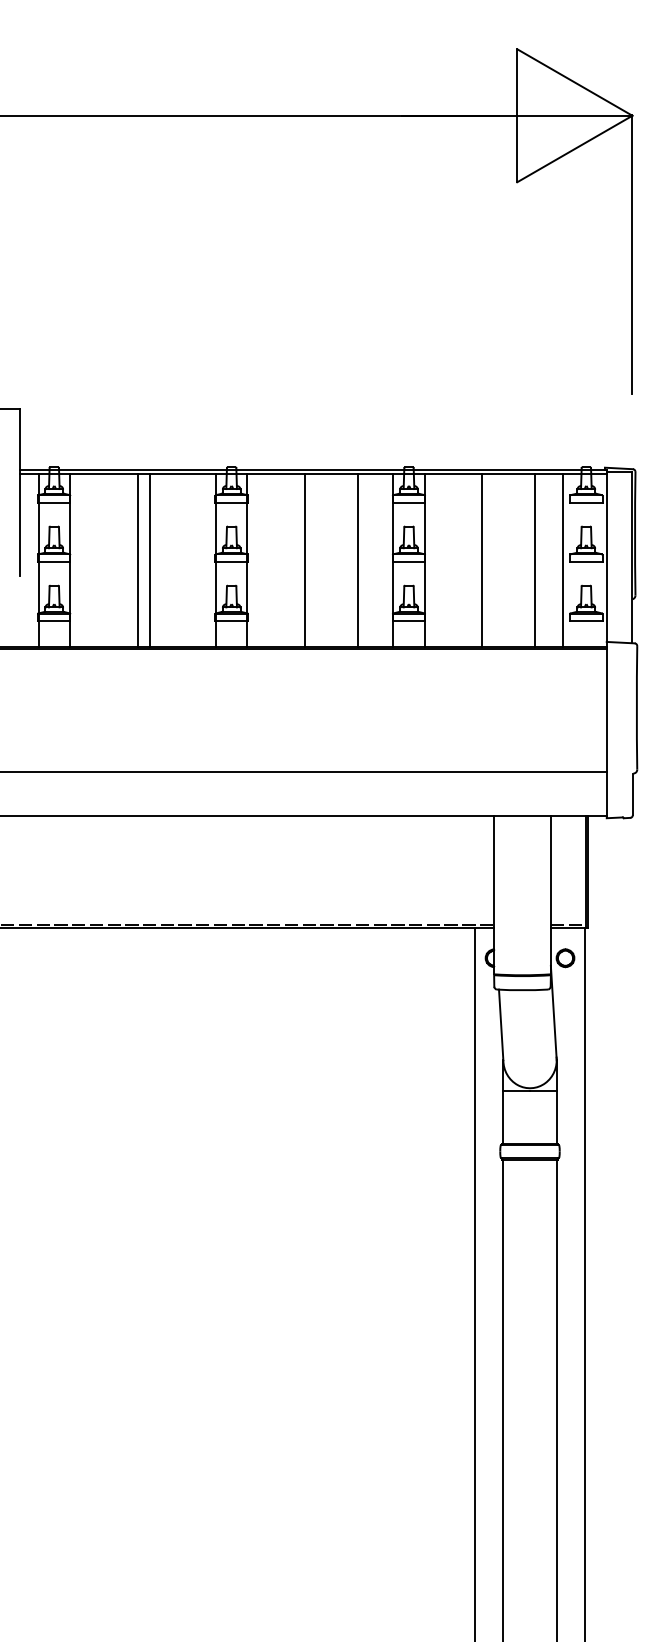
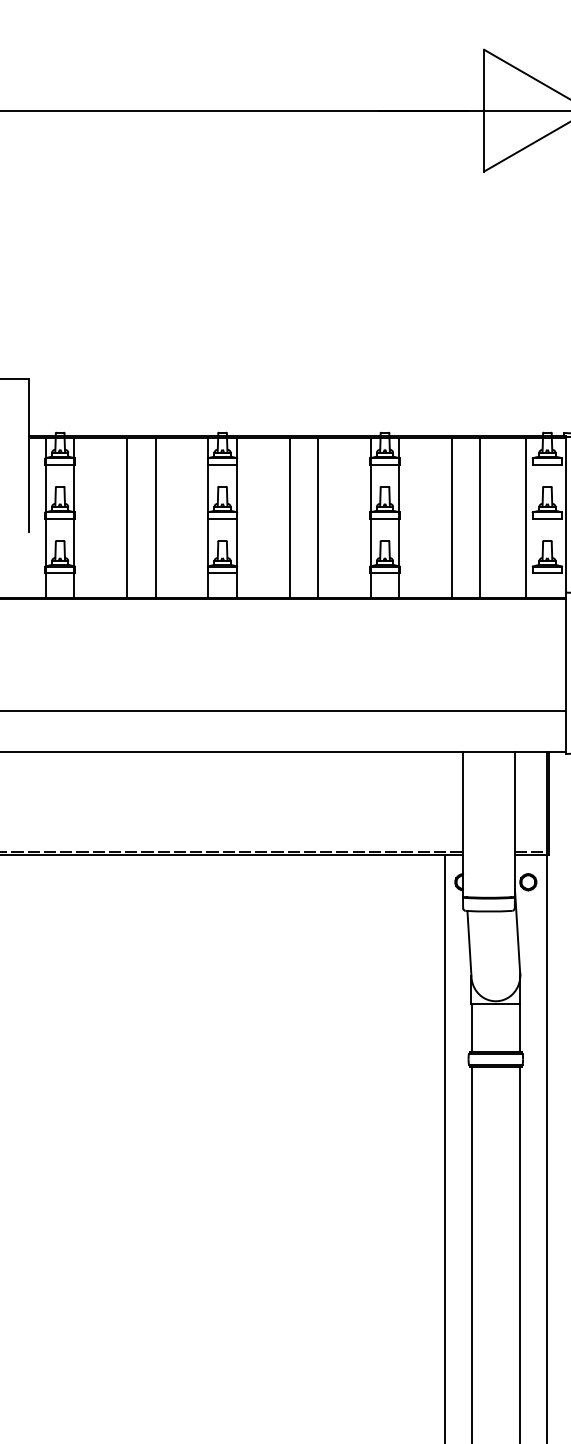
line: (137, 560) -> (155, 517), moved
line: (150, 560) -> (127, 517), moved
line: (357, 560) -> (317, 517), moved
line: (535, 560) -> (480, 517), moved

